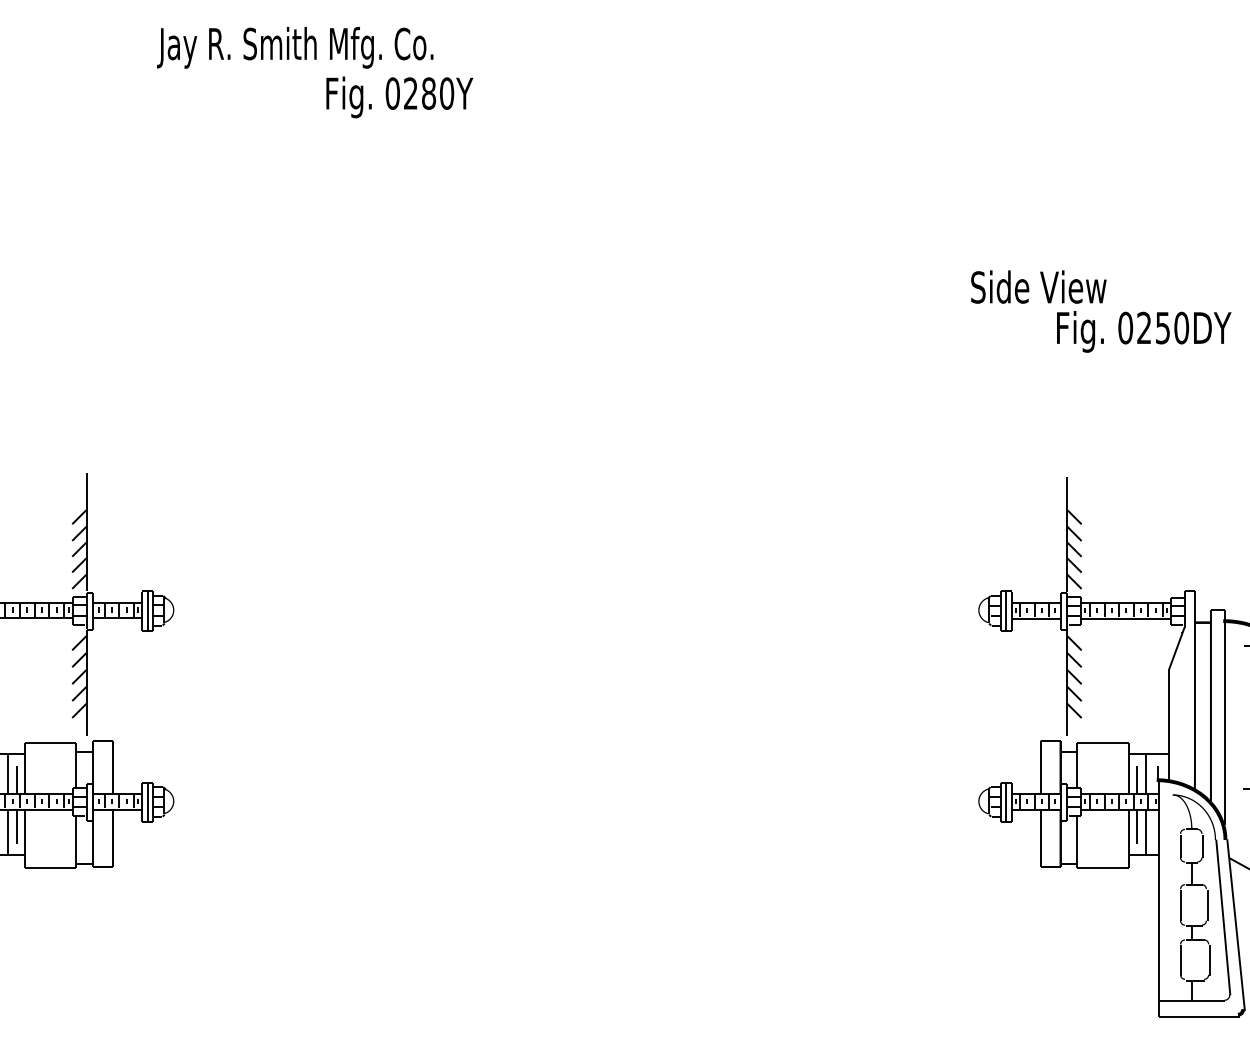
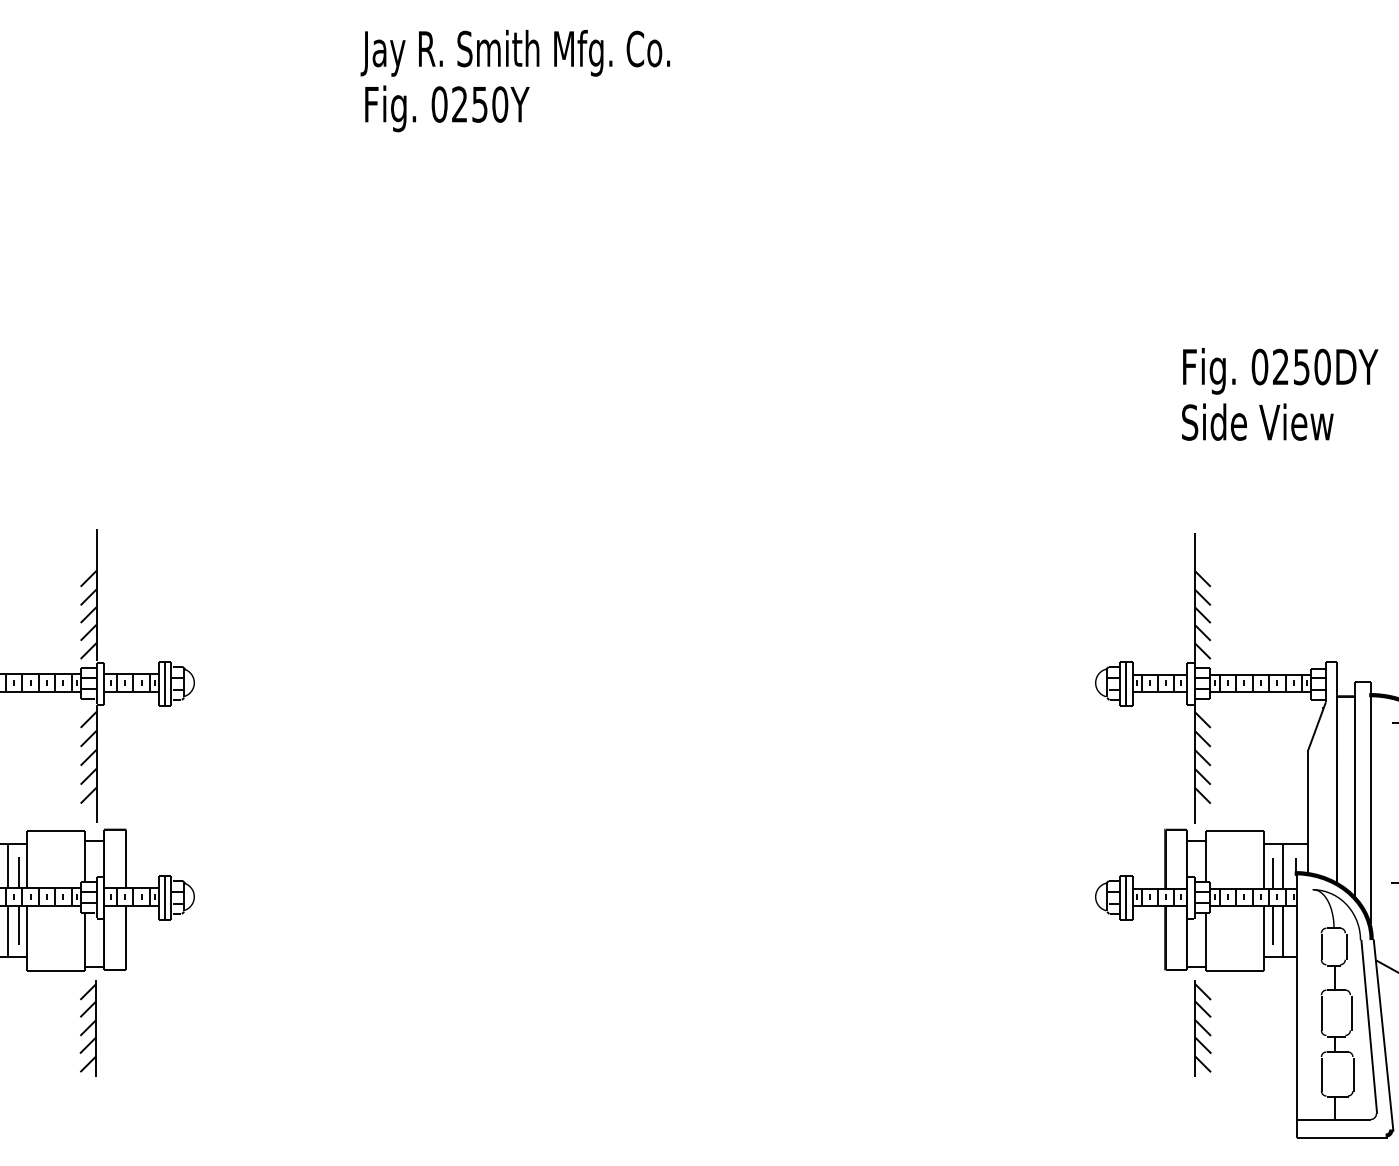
text: (294, 47) -> (514, 53), moved
text: (428, 93) -> (479, 104), 0280Y -> 0250Y
text: (1038, 286) -> (1257, 421), moved
part: (78, 918) -> (87, 1028), added
part: (1074, 918) -> (1202, 1028), added

